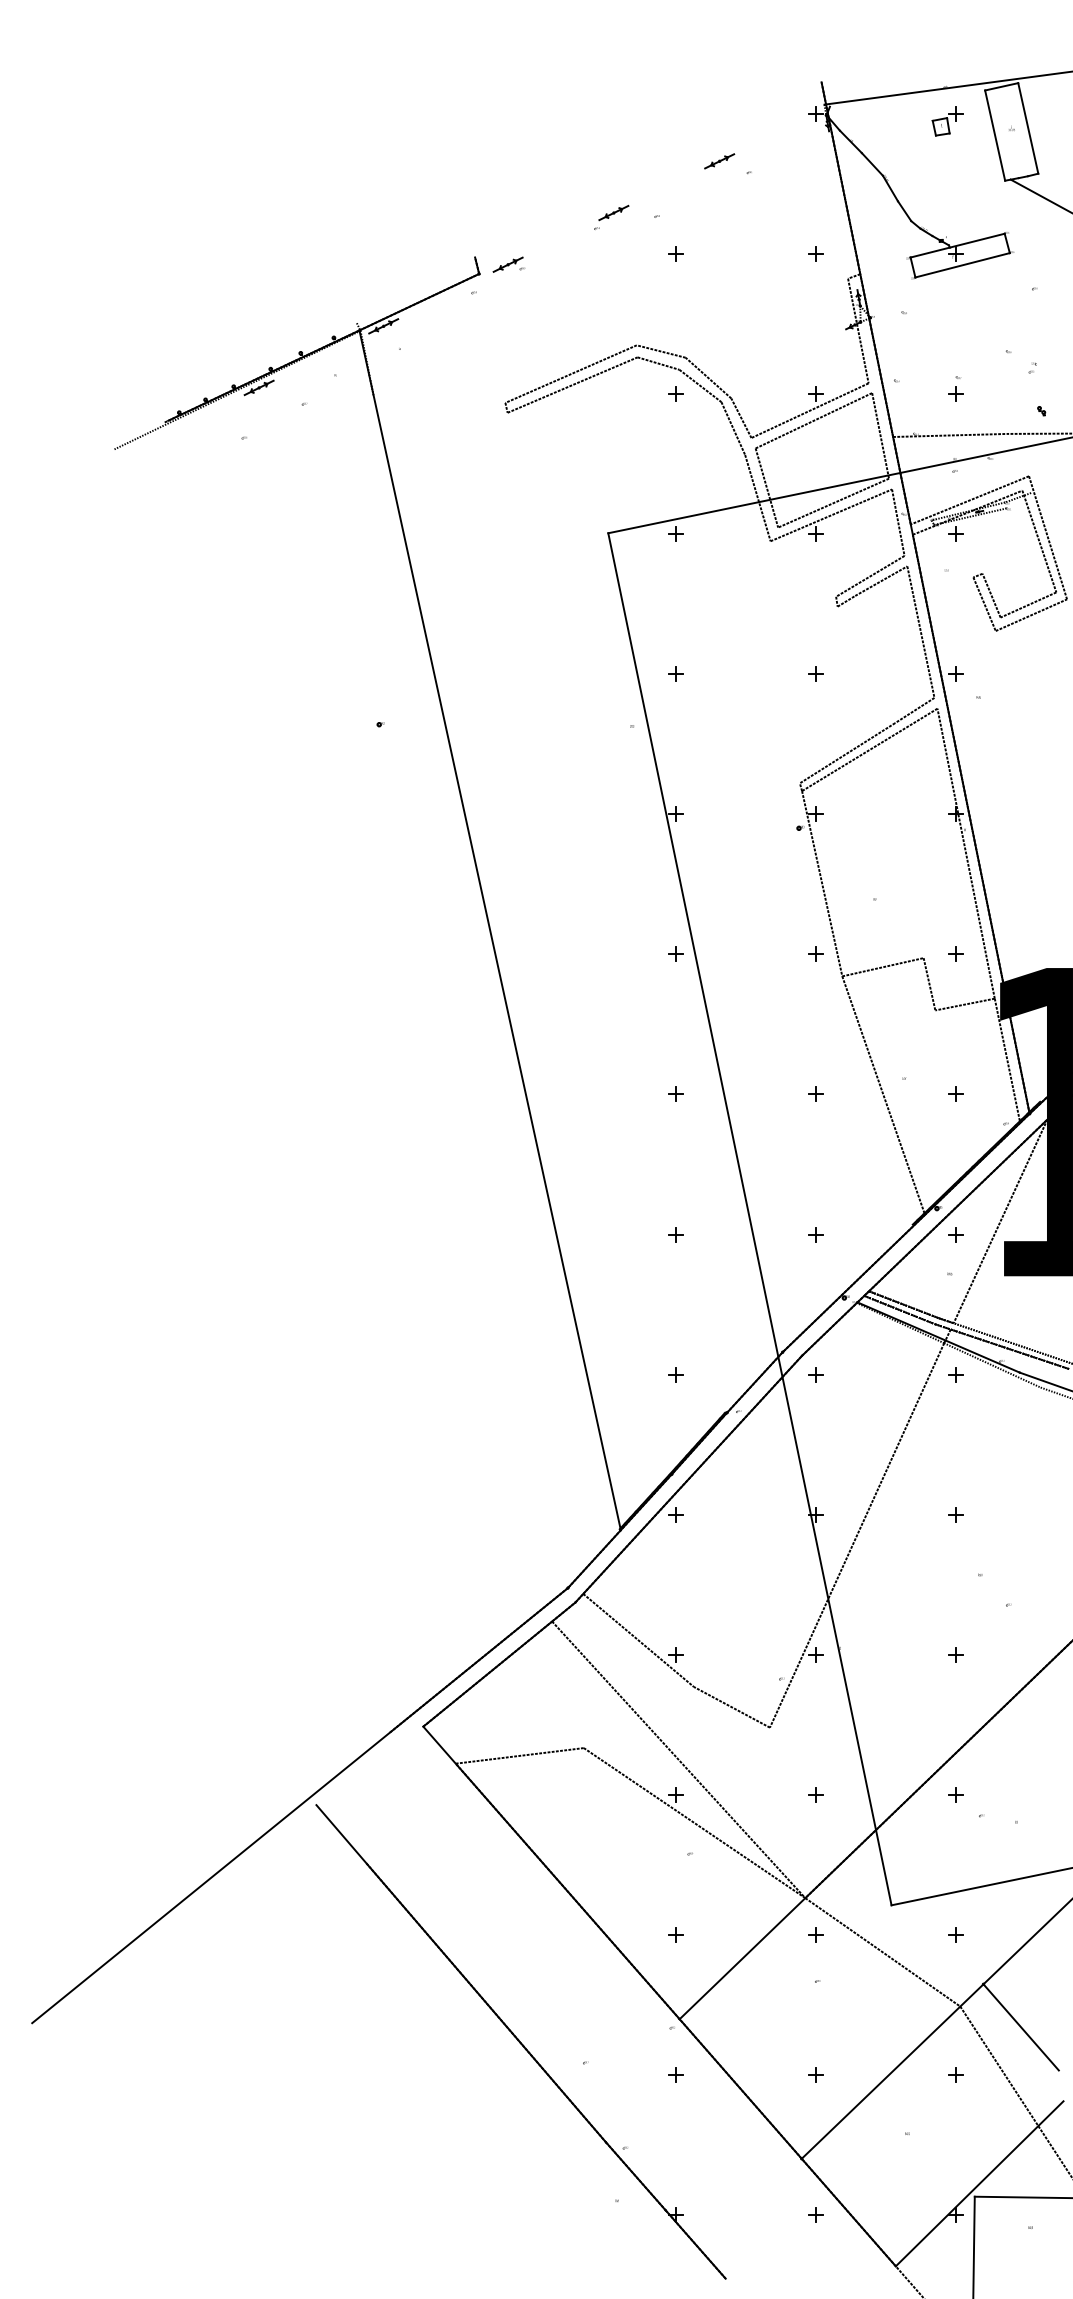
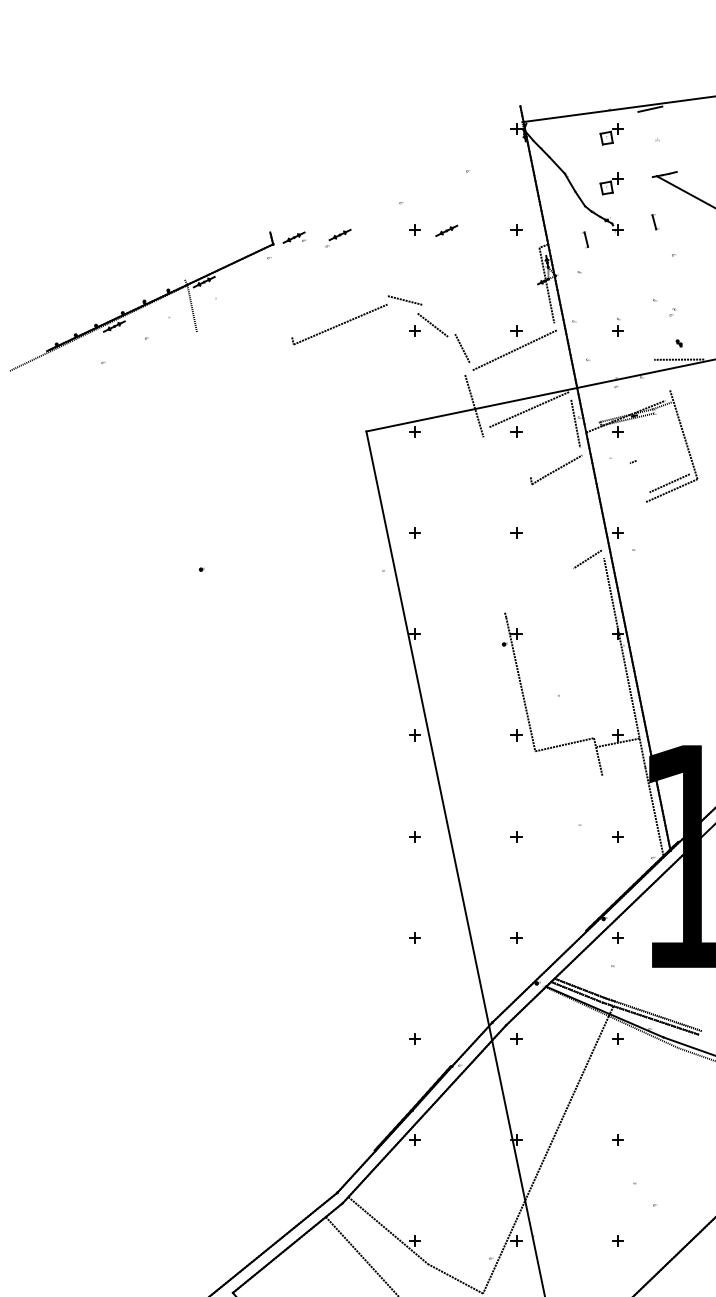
line: (1028, 128) -> (669, 139), removed
line: (995, 135) -> (645, 144), removed
part: (719, 161) -> (446, 231), moved
part: (947, 190) -> (611, 184), added
part: (611, 216) -> (338, 237), moved
line: (957, 245) -> (618, 223), removed
line: (962, 265) -> (622, 238), removed
line: (658, 363) -> (402, 308), removed
line: (570, 373) -> (339, 316), removed
line: (708, 377) -> (438, 319), removed
line: (809, 410) -> (511, 342), removed
line: (733, 428) -> (456, 355), removed
line: (880, 435) -> (562, 360), removed
line: (949, 435) -> (612, 360), removed
line: (766, 487) -> (480, 398), removed
line: (969, 500) -> (627, 407), removed
line: (831, 515) -> (527, 418), removed
line: (1039, 541) -> (677, 437), removed
line: (870, 575) -> (555, 462), removed
line: (991, 595) -> (643, 476), removed
line: (984, 604) -> (637, 482), removed
line: (920, 631) -> (591, 502), removed
line: (869, 749) -> (554, 587), removed
line: (847, 753) -> (539, 590), removed
line: (489, 930) -> (280, 718), removed
line: (964, 1004) -> (617, 742), moved
line: (883, 1095) -> (565, 837), removed
line: (1000, 1221) -> (649, 928), removed

